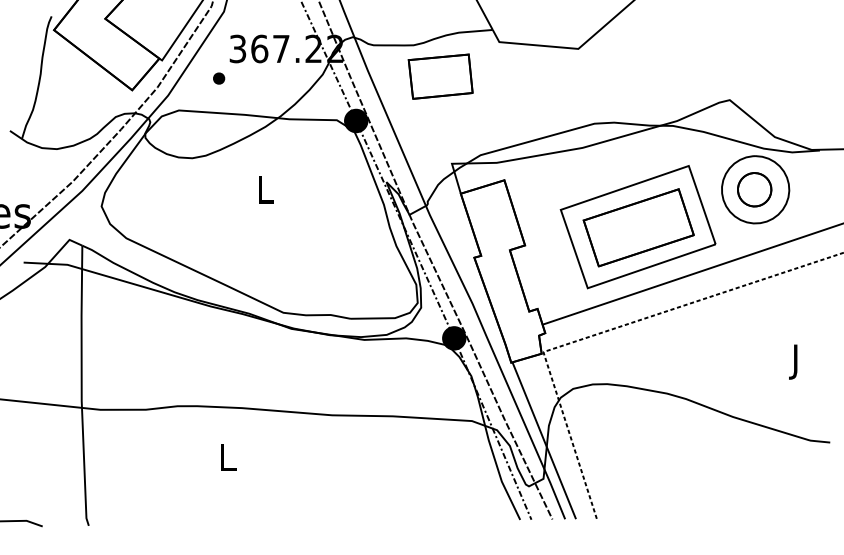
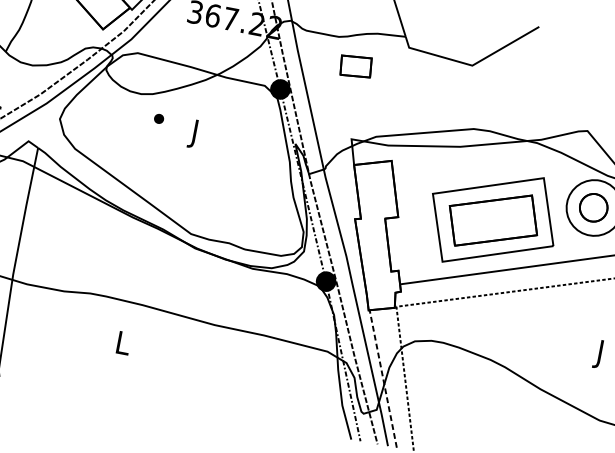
part: (440, 76) -> (355, 66), size x0.6
part: (219, 78) -> (159, 118), moved
text: (265, 193) -> (195, 134), L -> J
line: (544, 440) -> (383, 378), solid -> dashed

